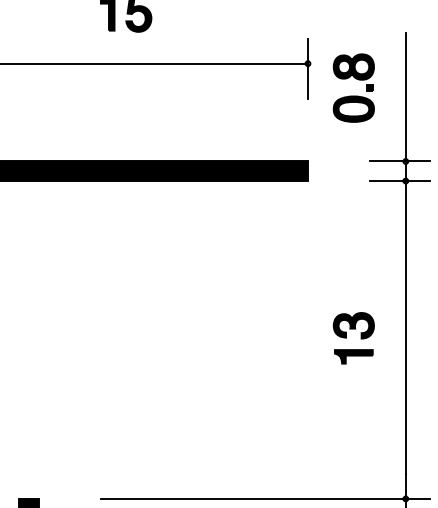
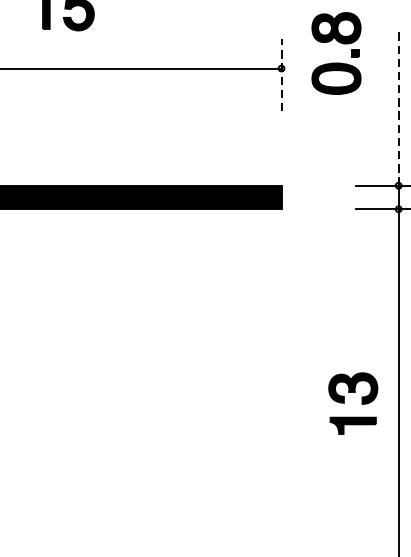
line: (307, 68) -> (280, 74), solid -> dashed
part: (353, 95) -> (336, 62), moved
line: (405, 96) -> (398, 107), solid -> dashed
part: (346, 338) -> (344, 403), moved

